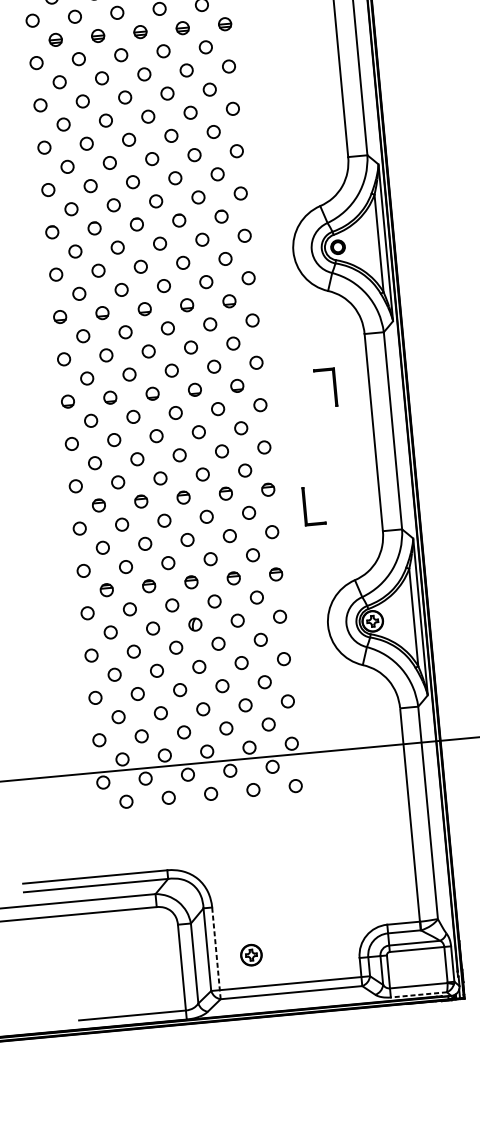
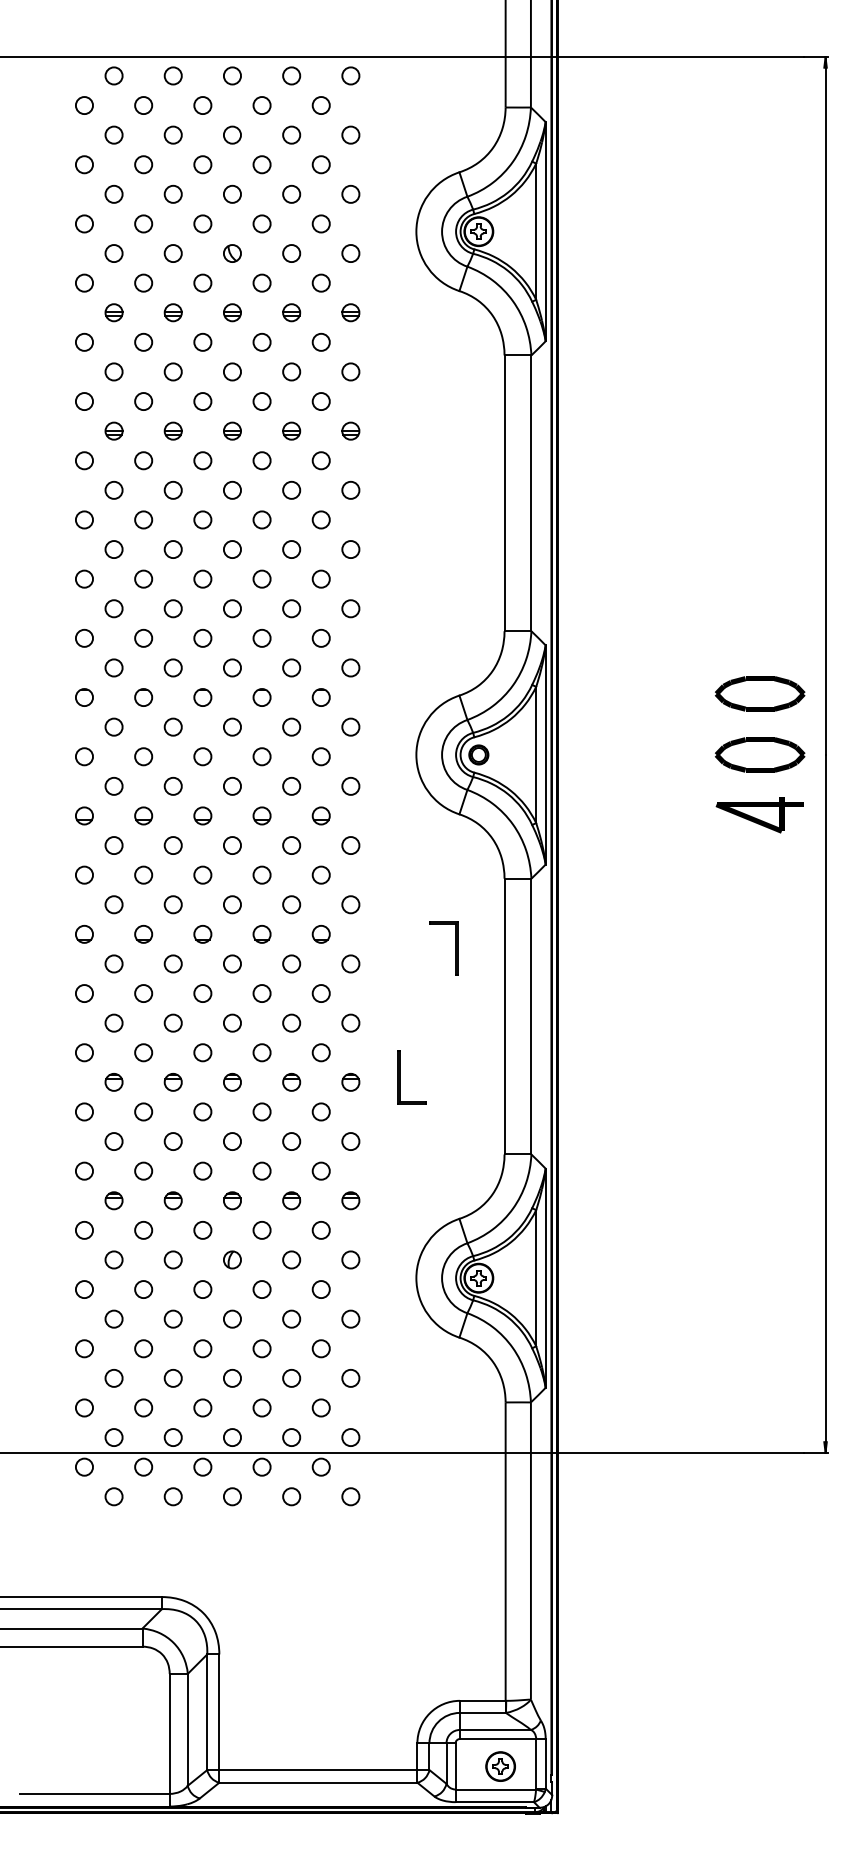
part: (305, 506) -> (400, 1077), moved
line: (216, 953) -> (219, 1718), dashed -> solid
part: (251, 955) -> (500, 1766), moved
line: (418, 995) -> (494, 1802), dashed -> solid

